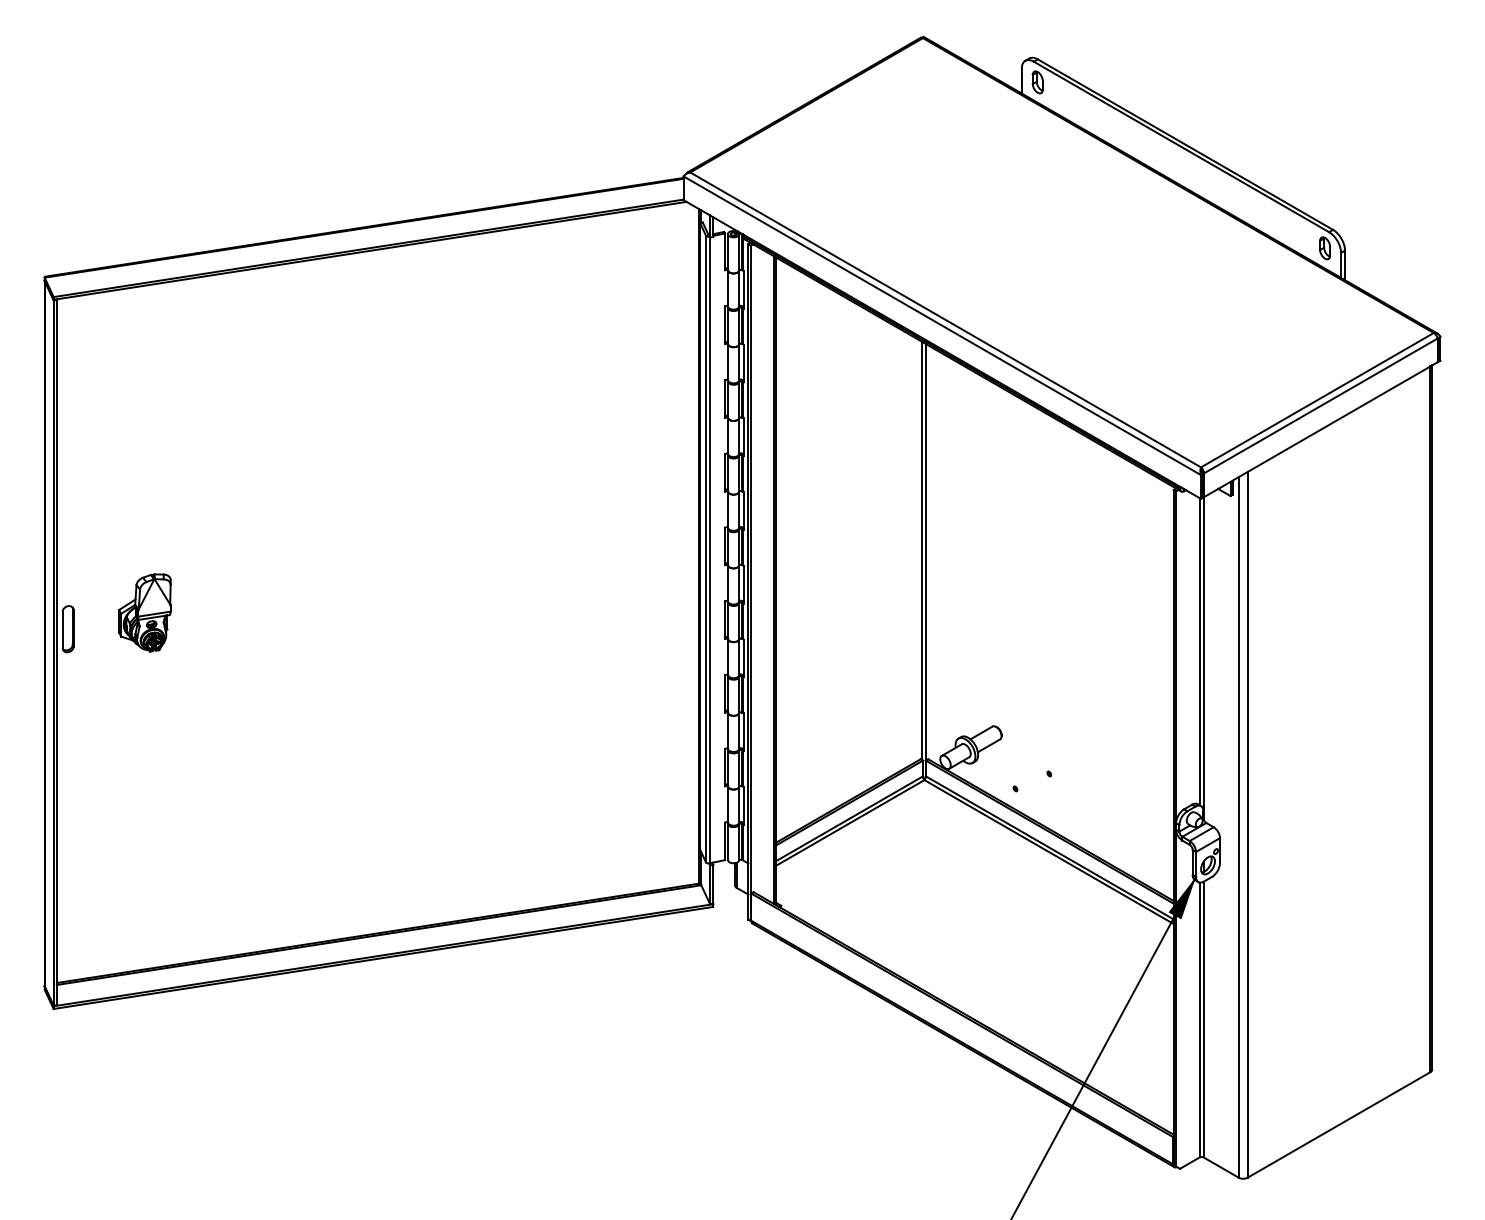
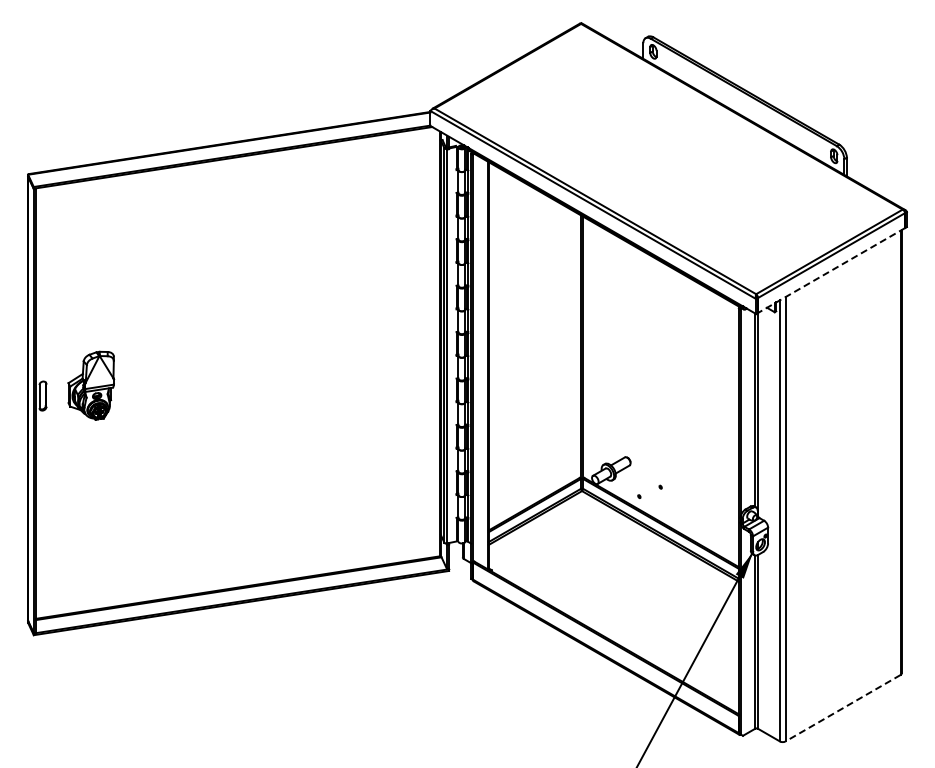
line: (1320, 429) -> (831, 270), solid -> dashed
part: (145, 612) -> (91, 385), size x1.4
line: (1338, 1125) -> (842, 708), solid -> dashed

